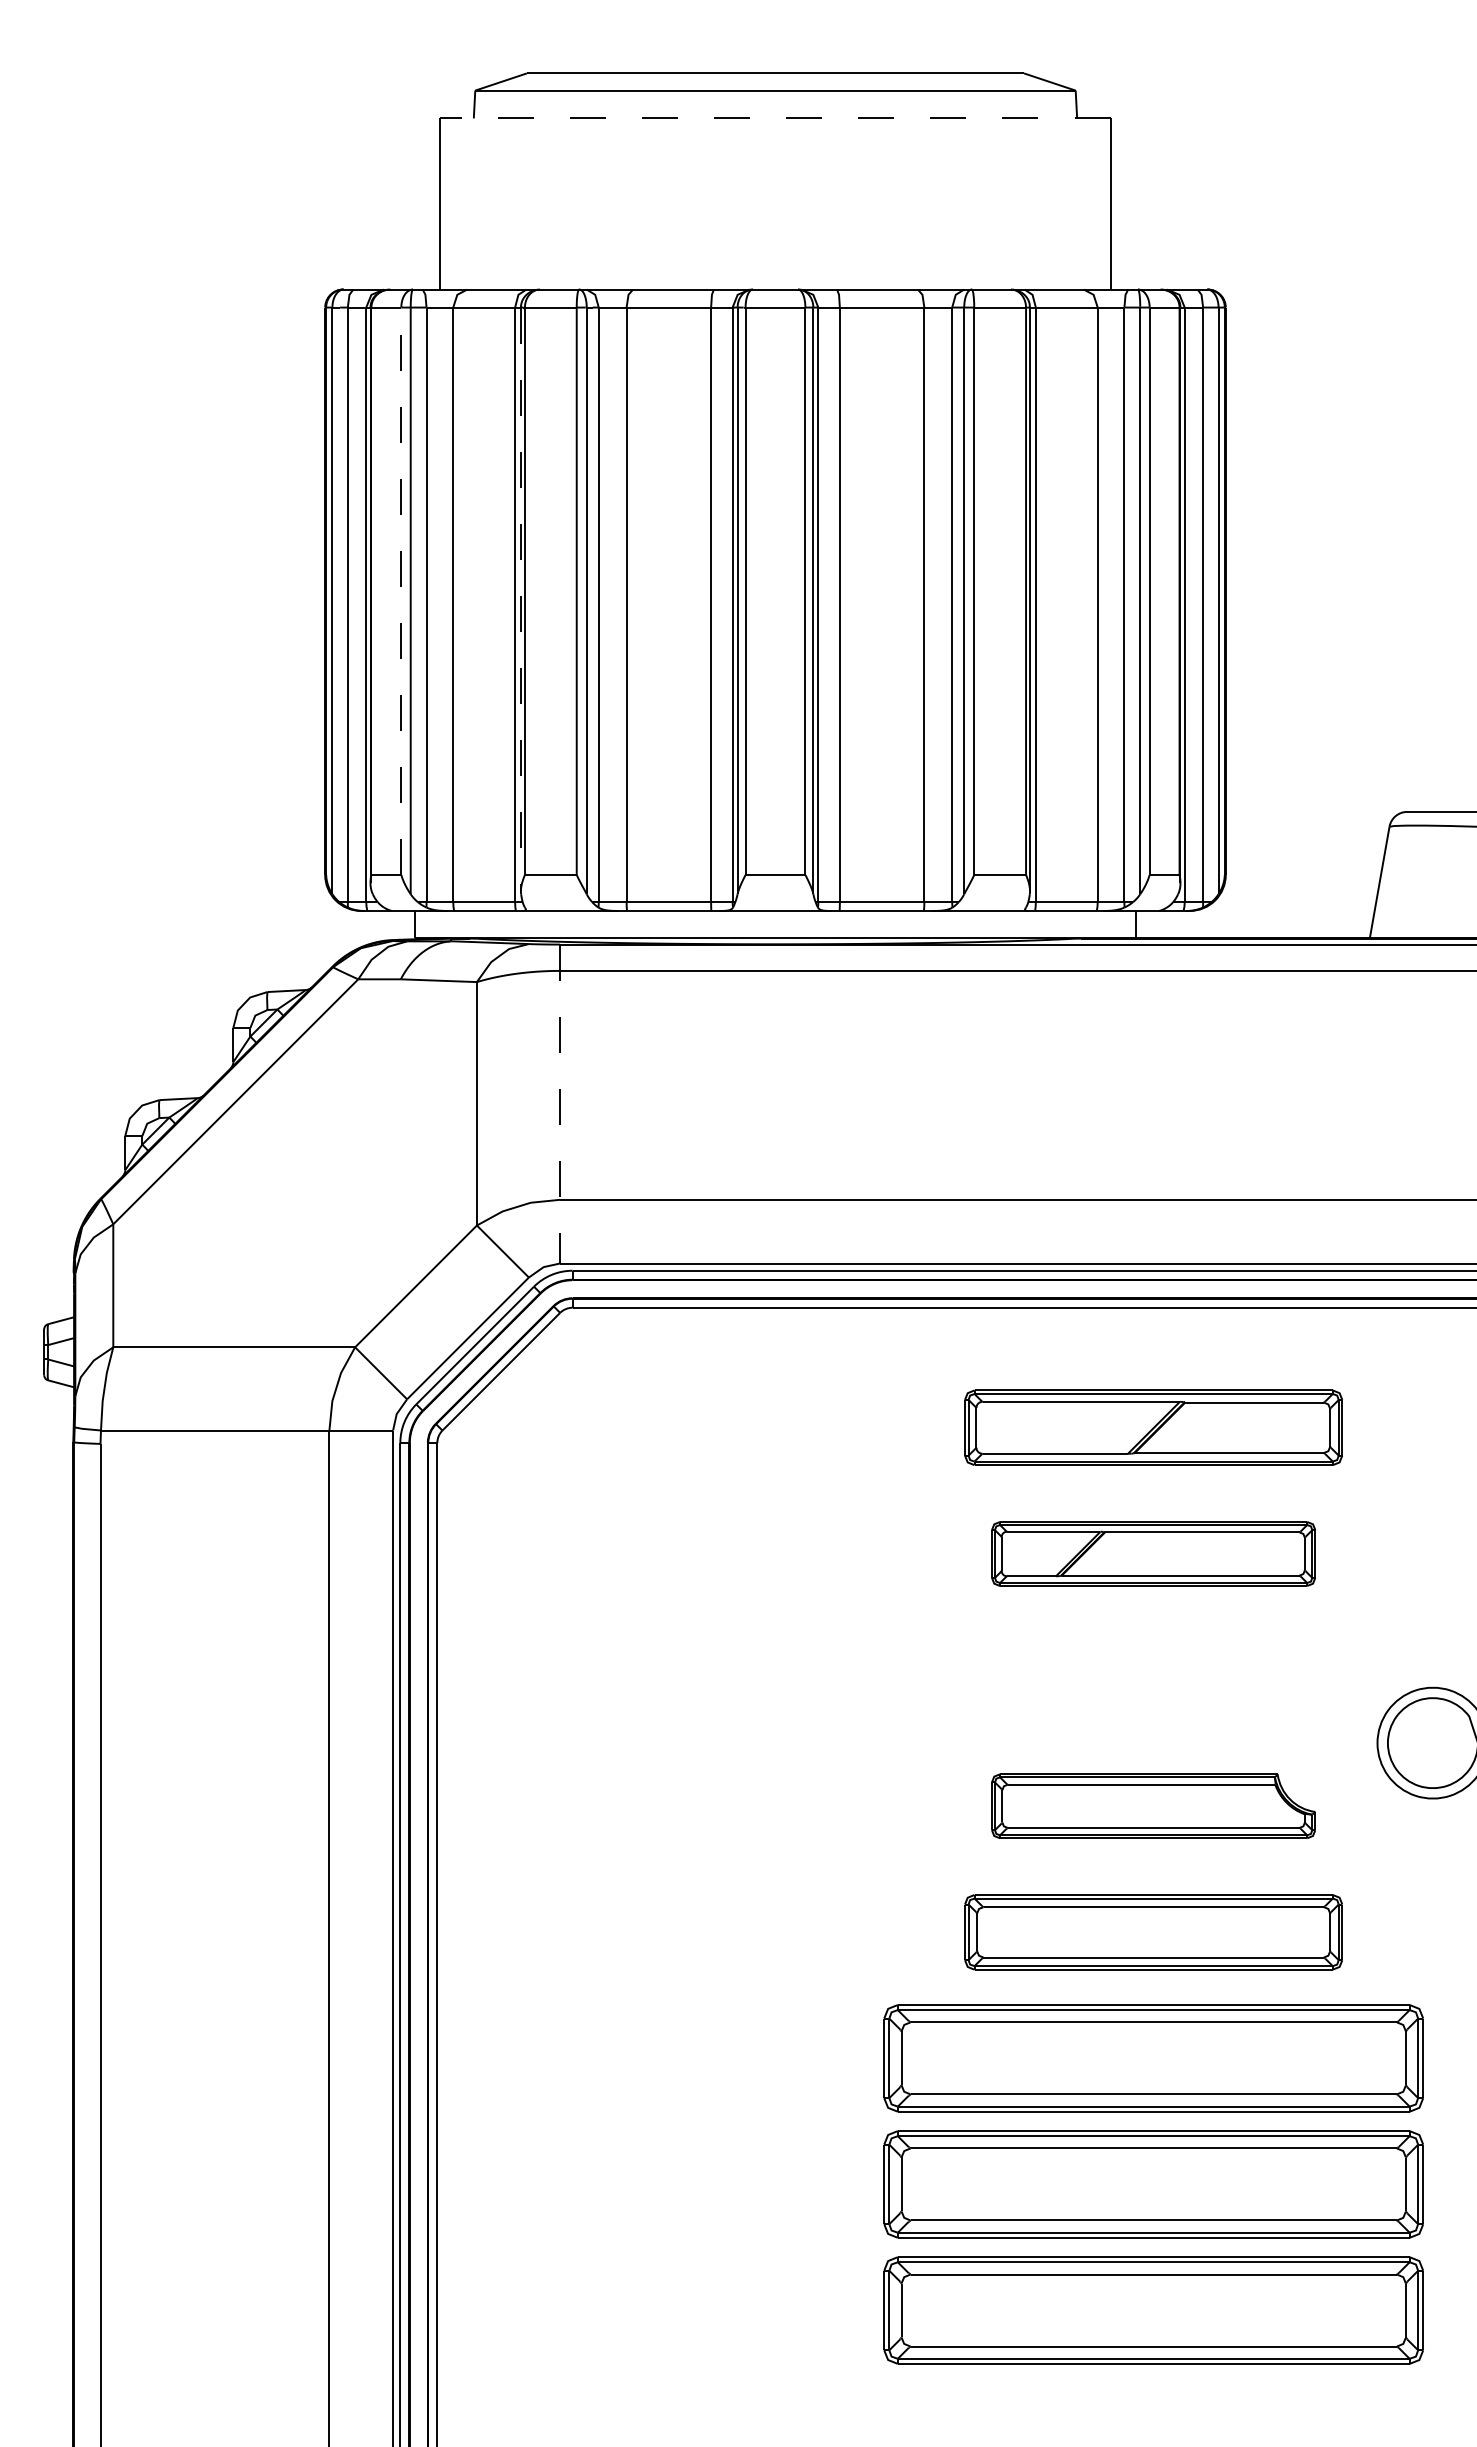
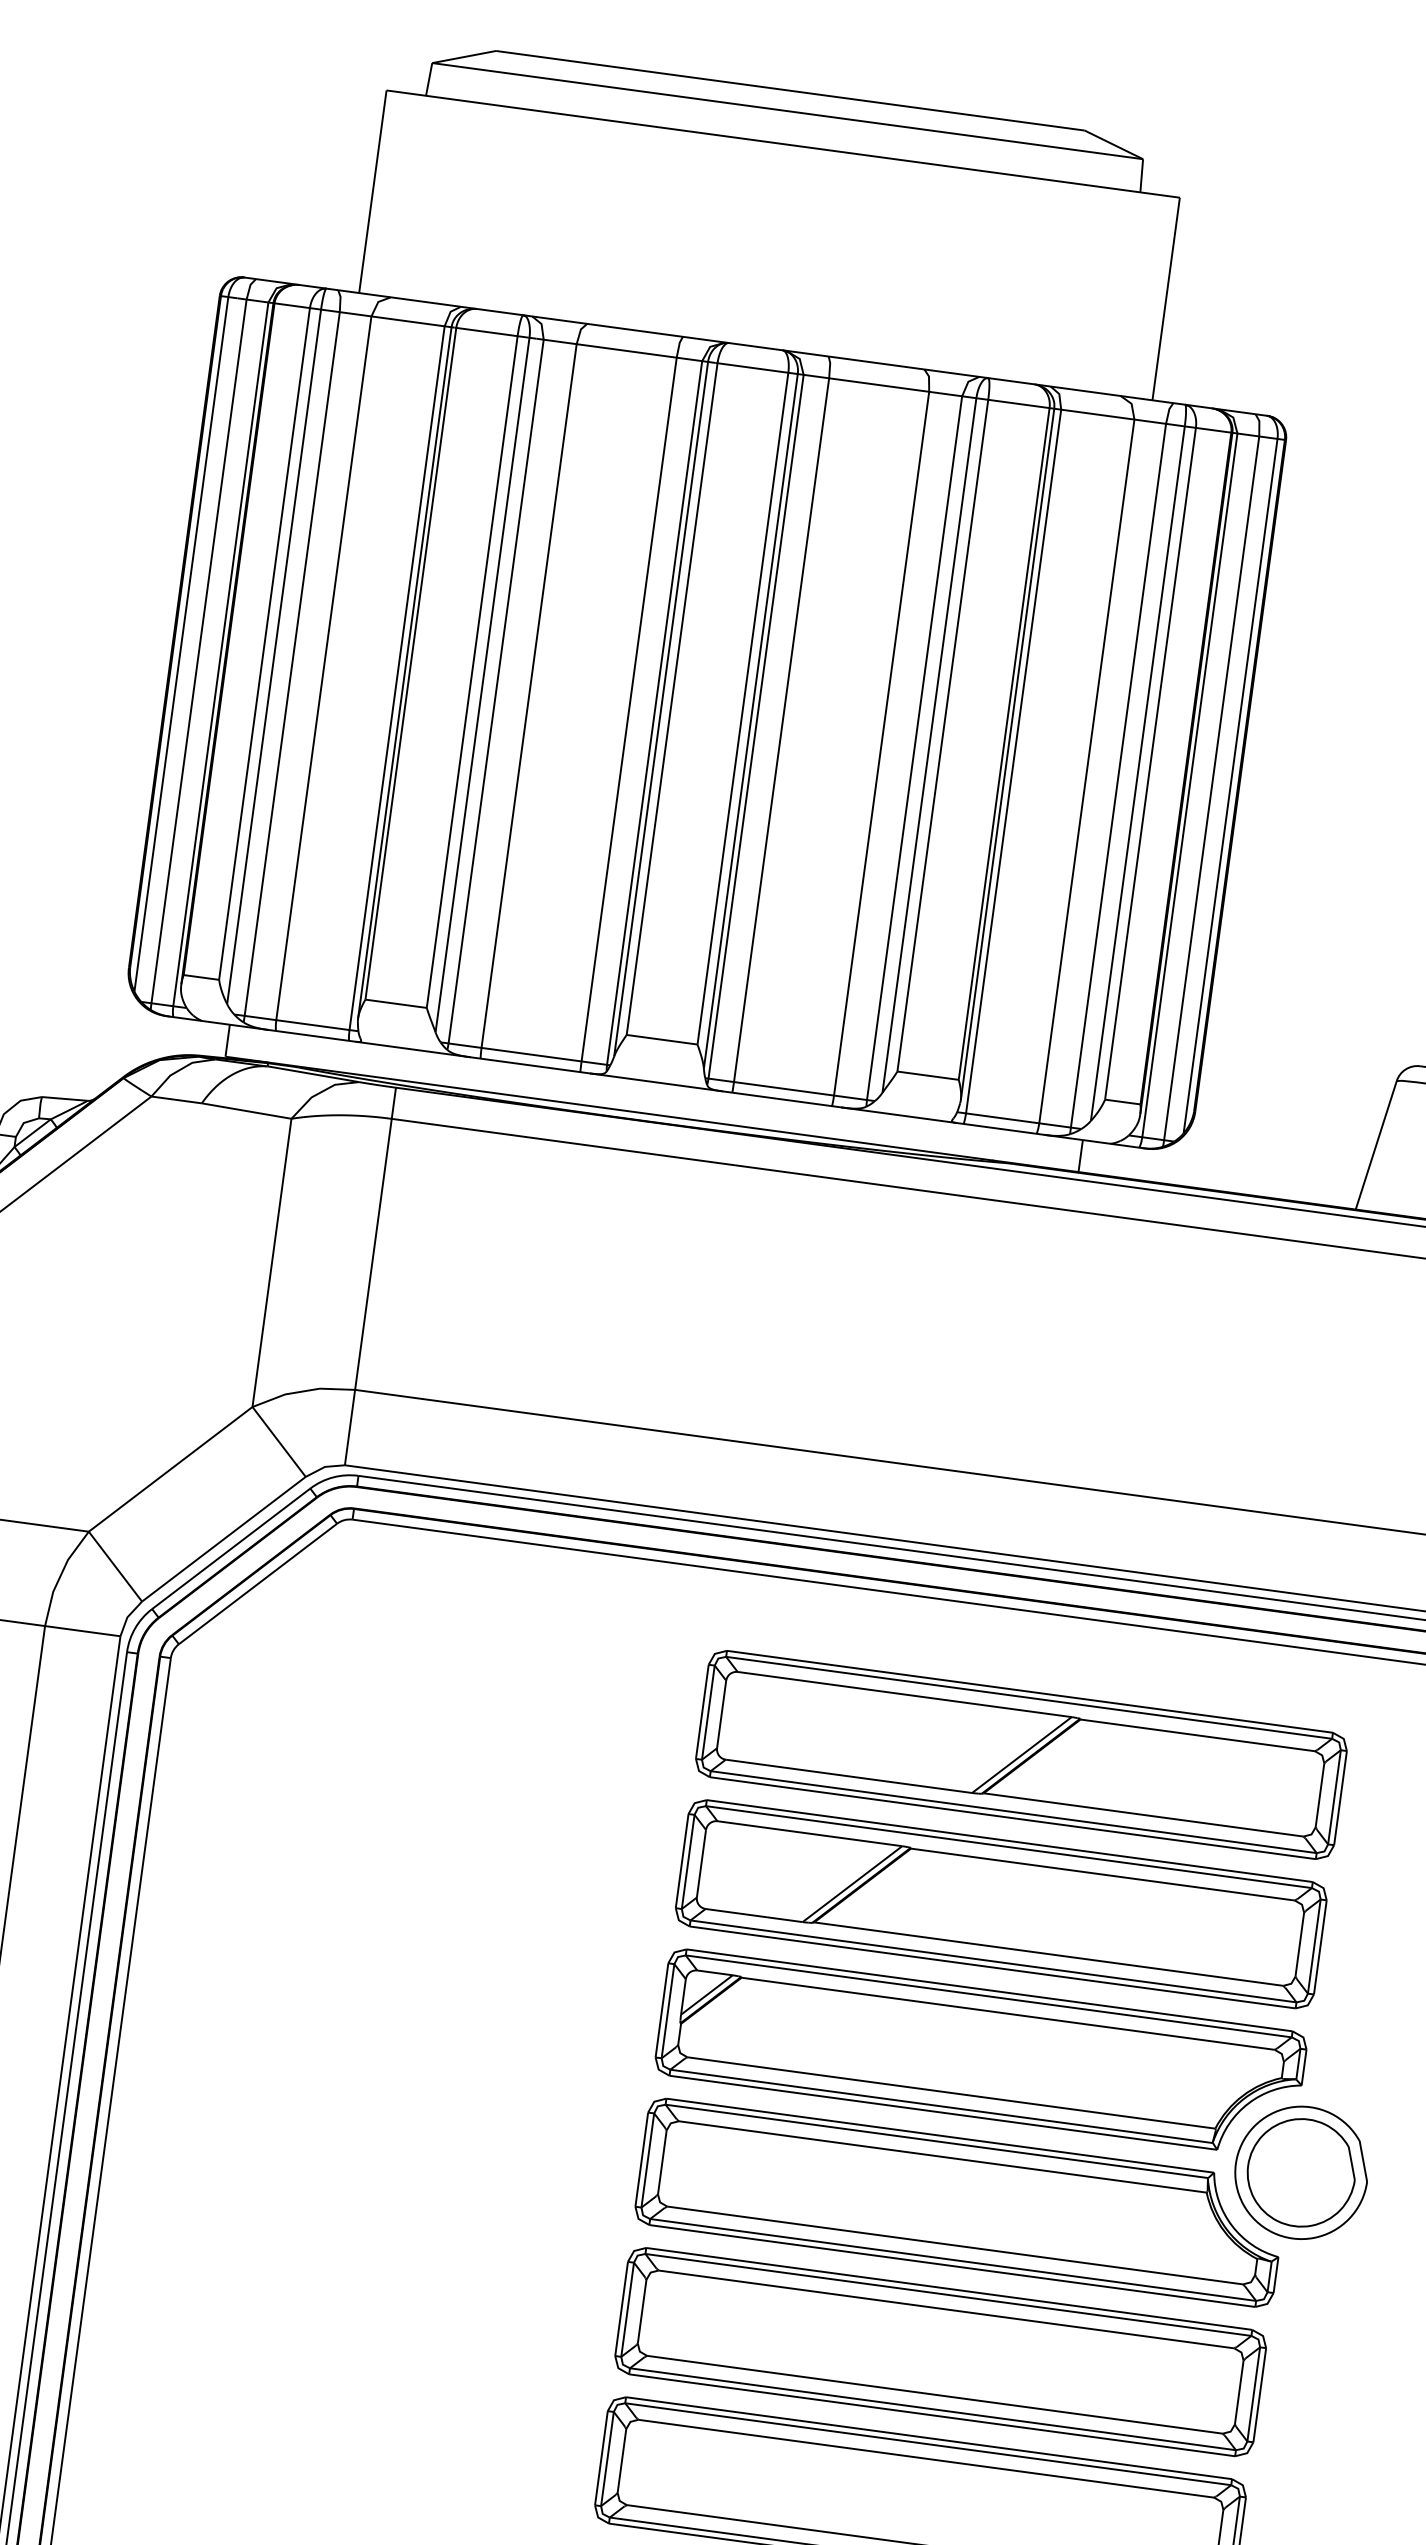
line: (774, 118) -> (782, 144), dashed -> solid
line: (401, 591) -> (264, 644), dashed -> solid
line: (520, 599) -> (404, 672), dashed -> solid
line: (560, 1104) -> (370, 1277), dashed -> solid
part: (1153, 1427) -> (1021, 1754), size x1.43
part: (1153, 1553) -> (1001, 1903), size x1.67
part: (1153, 1680) -> (980, 2053), added
part: (1153, 1806) -> (960, 2203), size x1.67
part: (1153, 1932) -> (940, 2352), size x1.43

